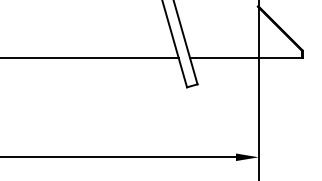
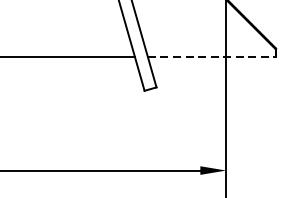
line: (246, 57) -> (212, 56), solid -> dashed

